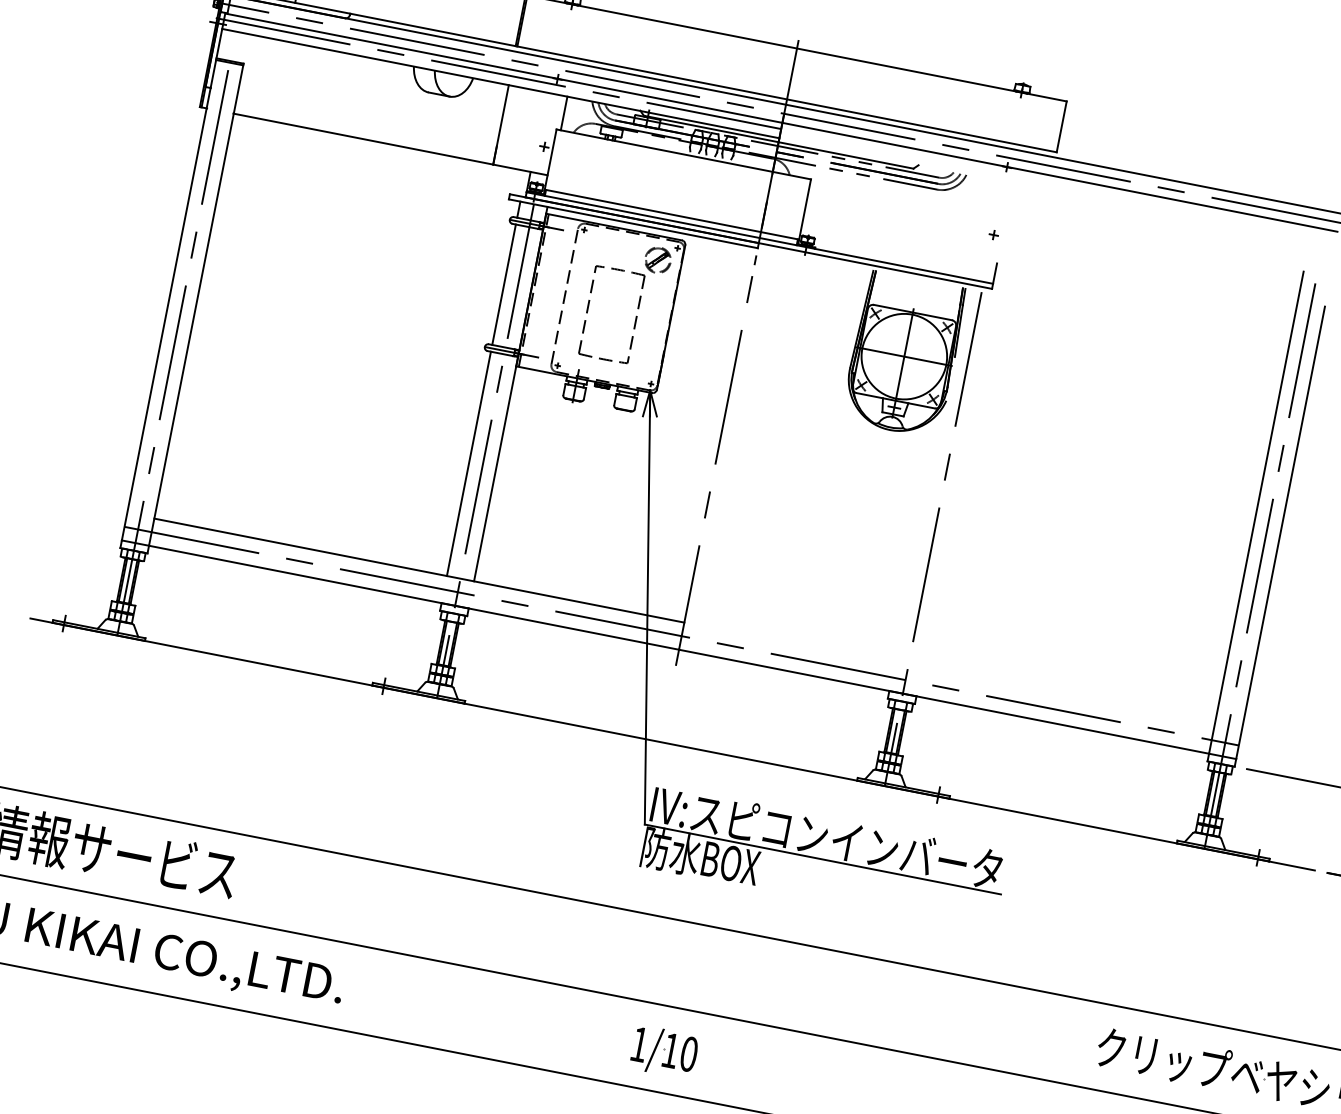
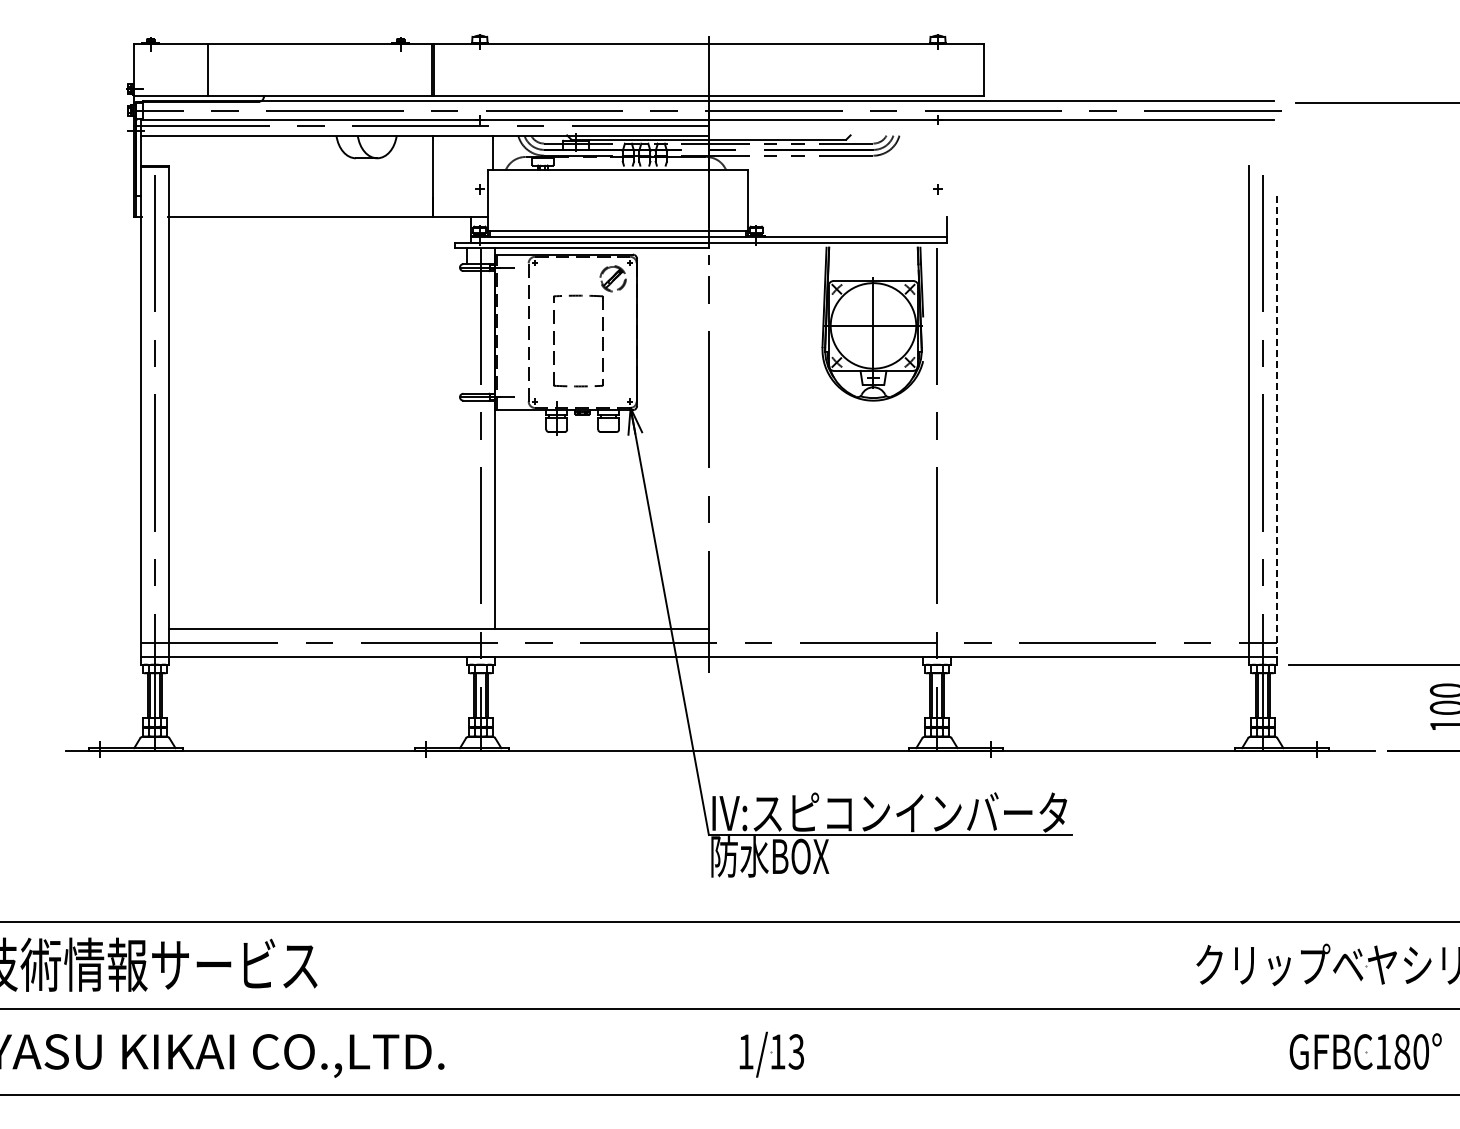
line: (503, 284) -> (466, 332), removed
line: (468, 463) -> (466, 514), removed
line: (1280, 532) -> (1276, 426), solid -> dashed
text: (689, 1053) -> (796, 1051), 1/10 -> 1/13

